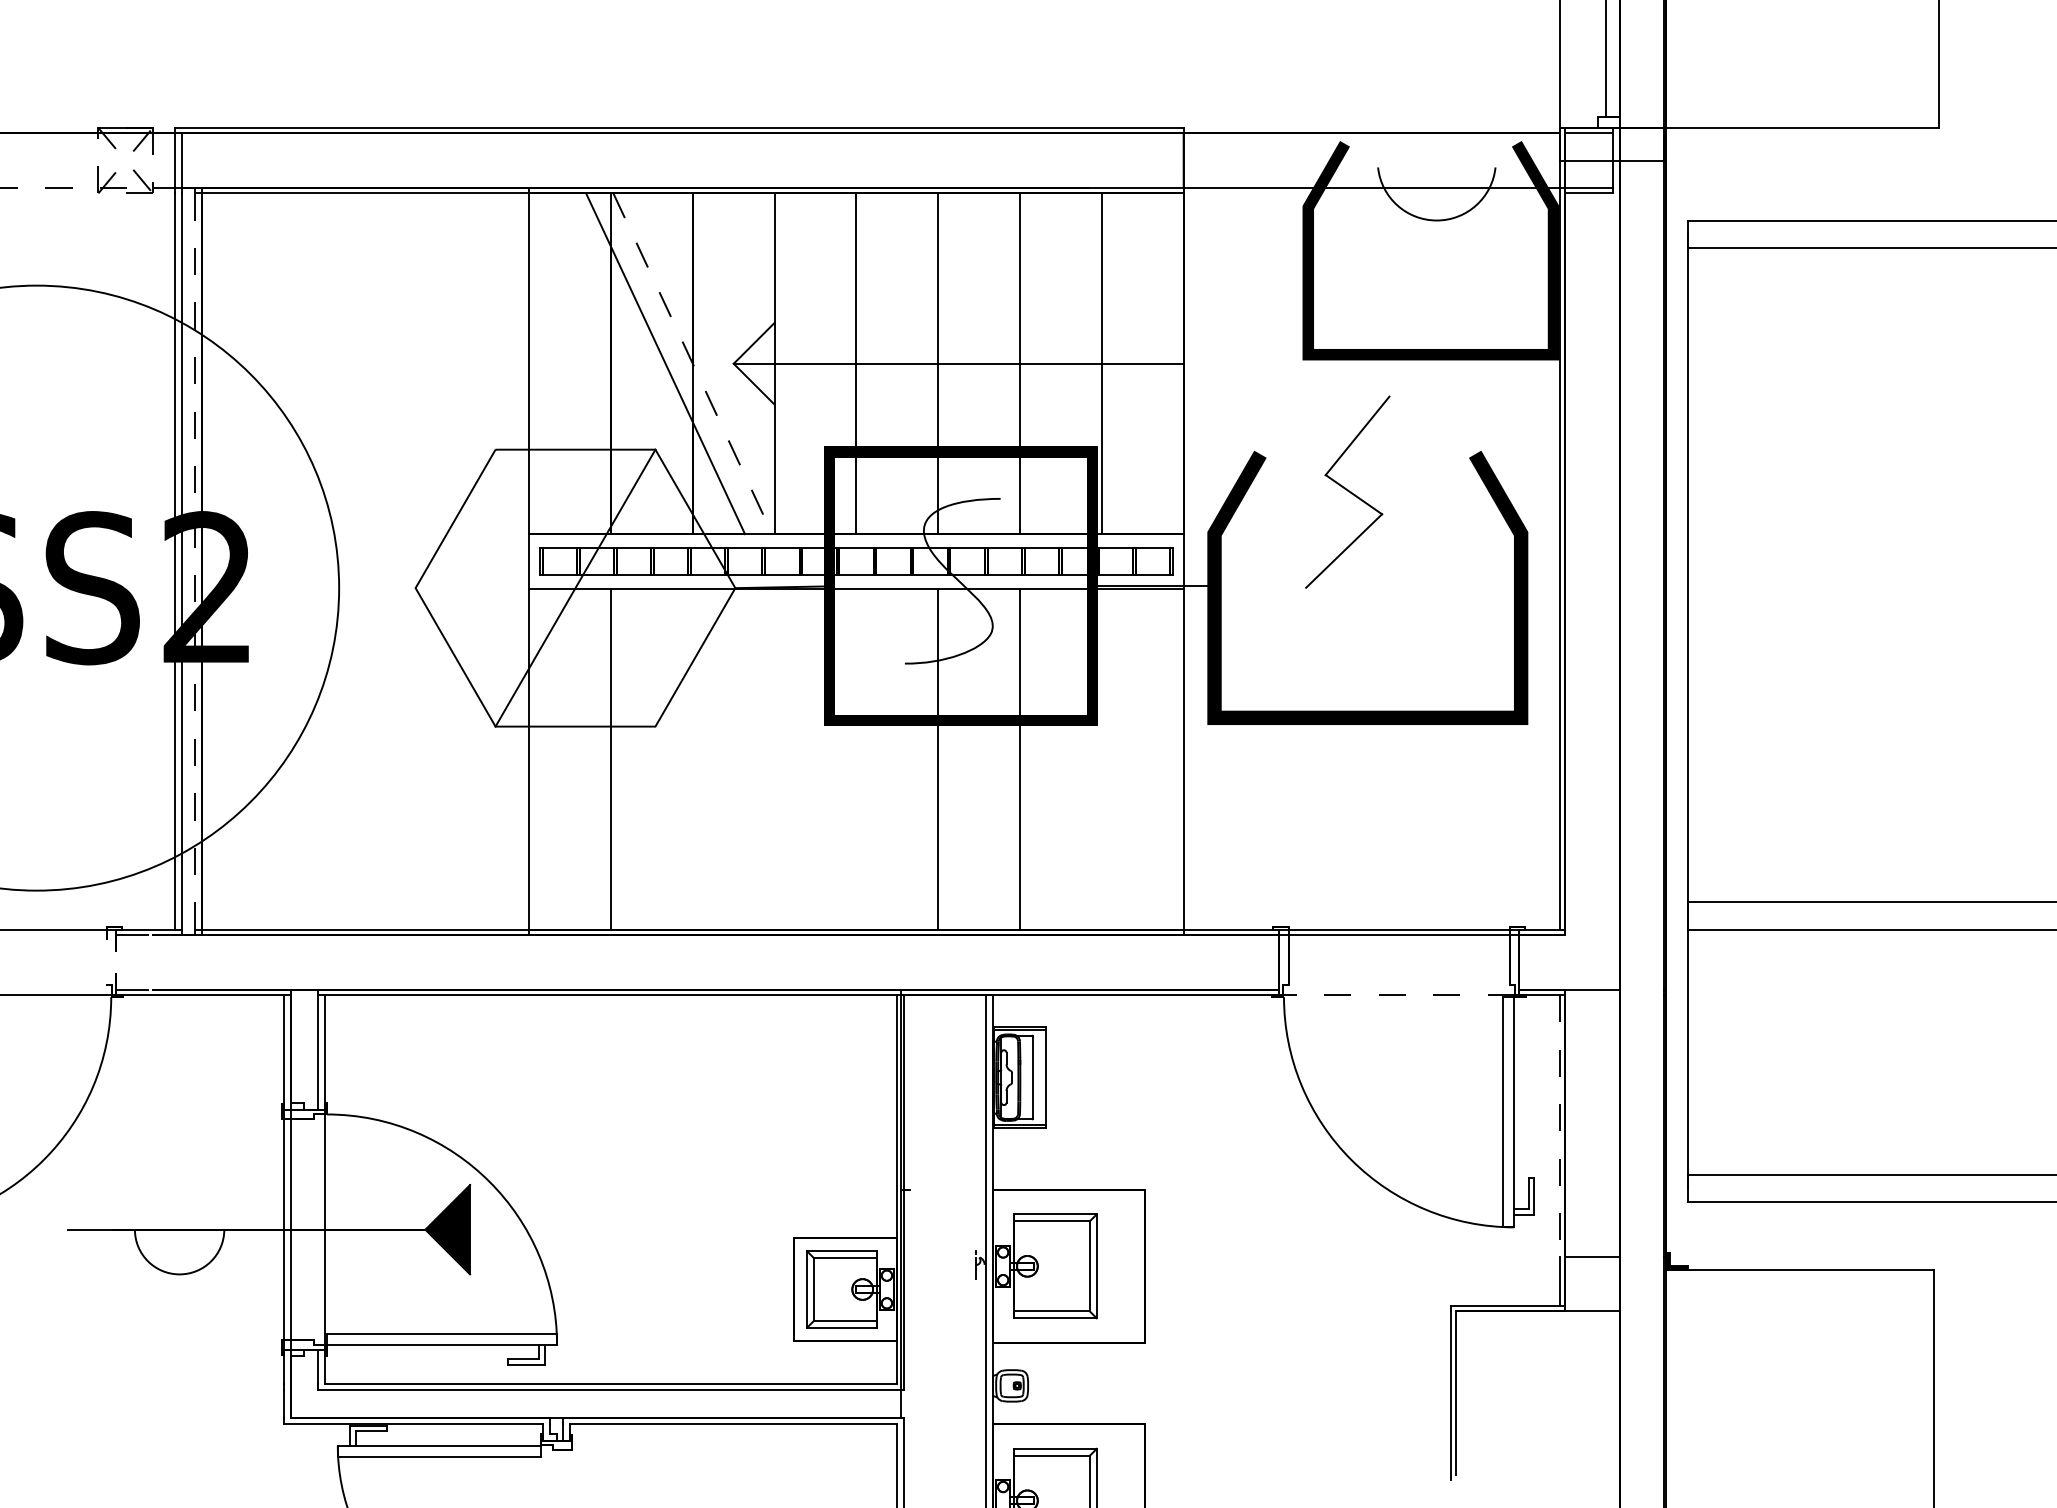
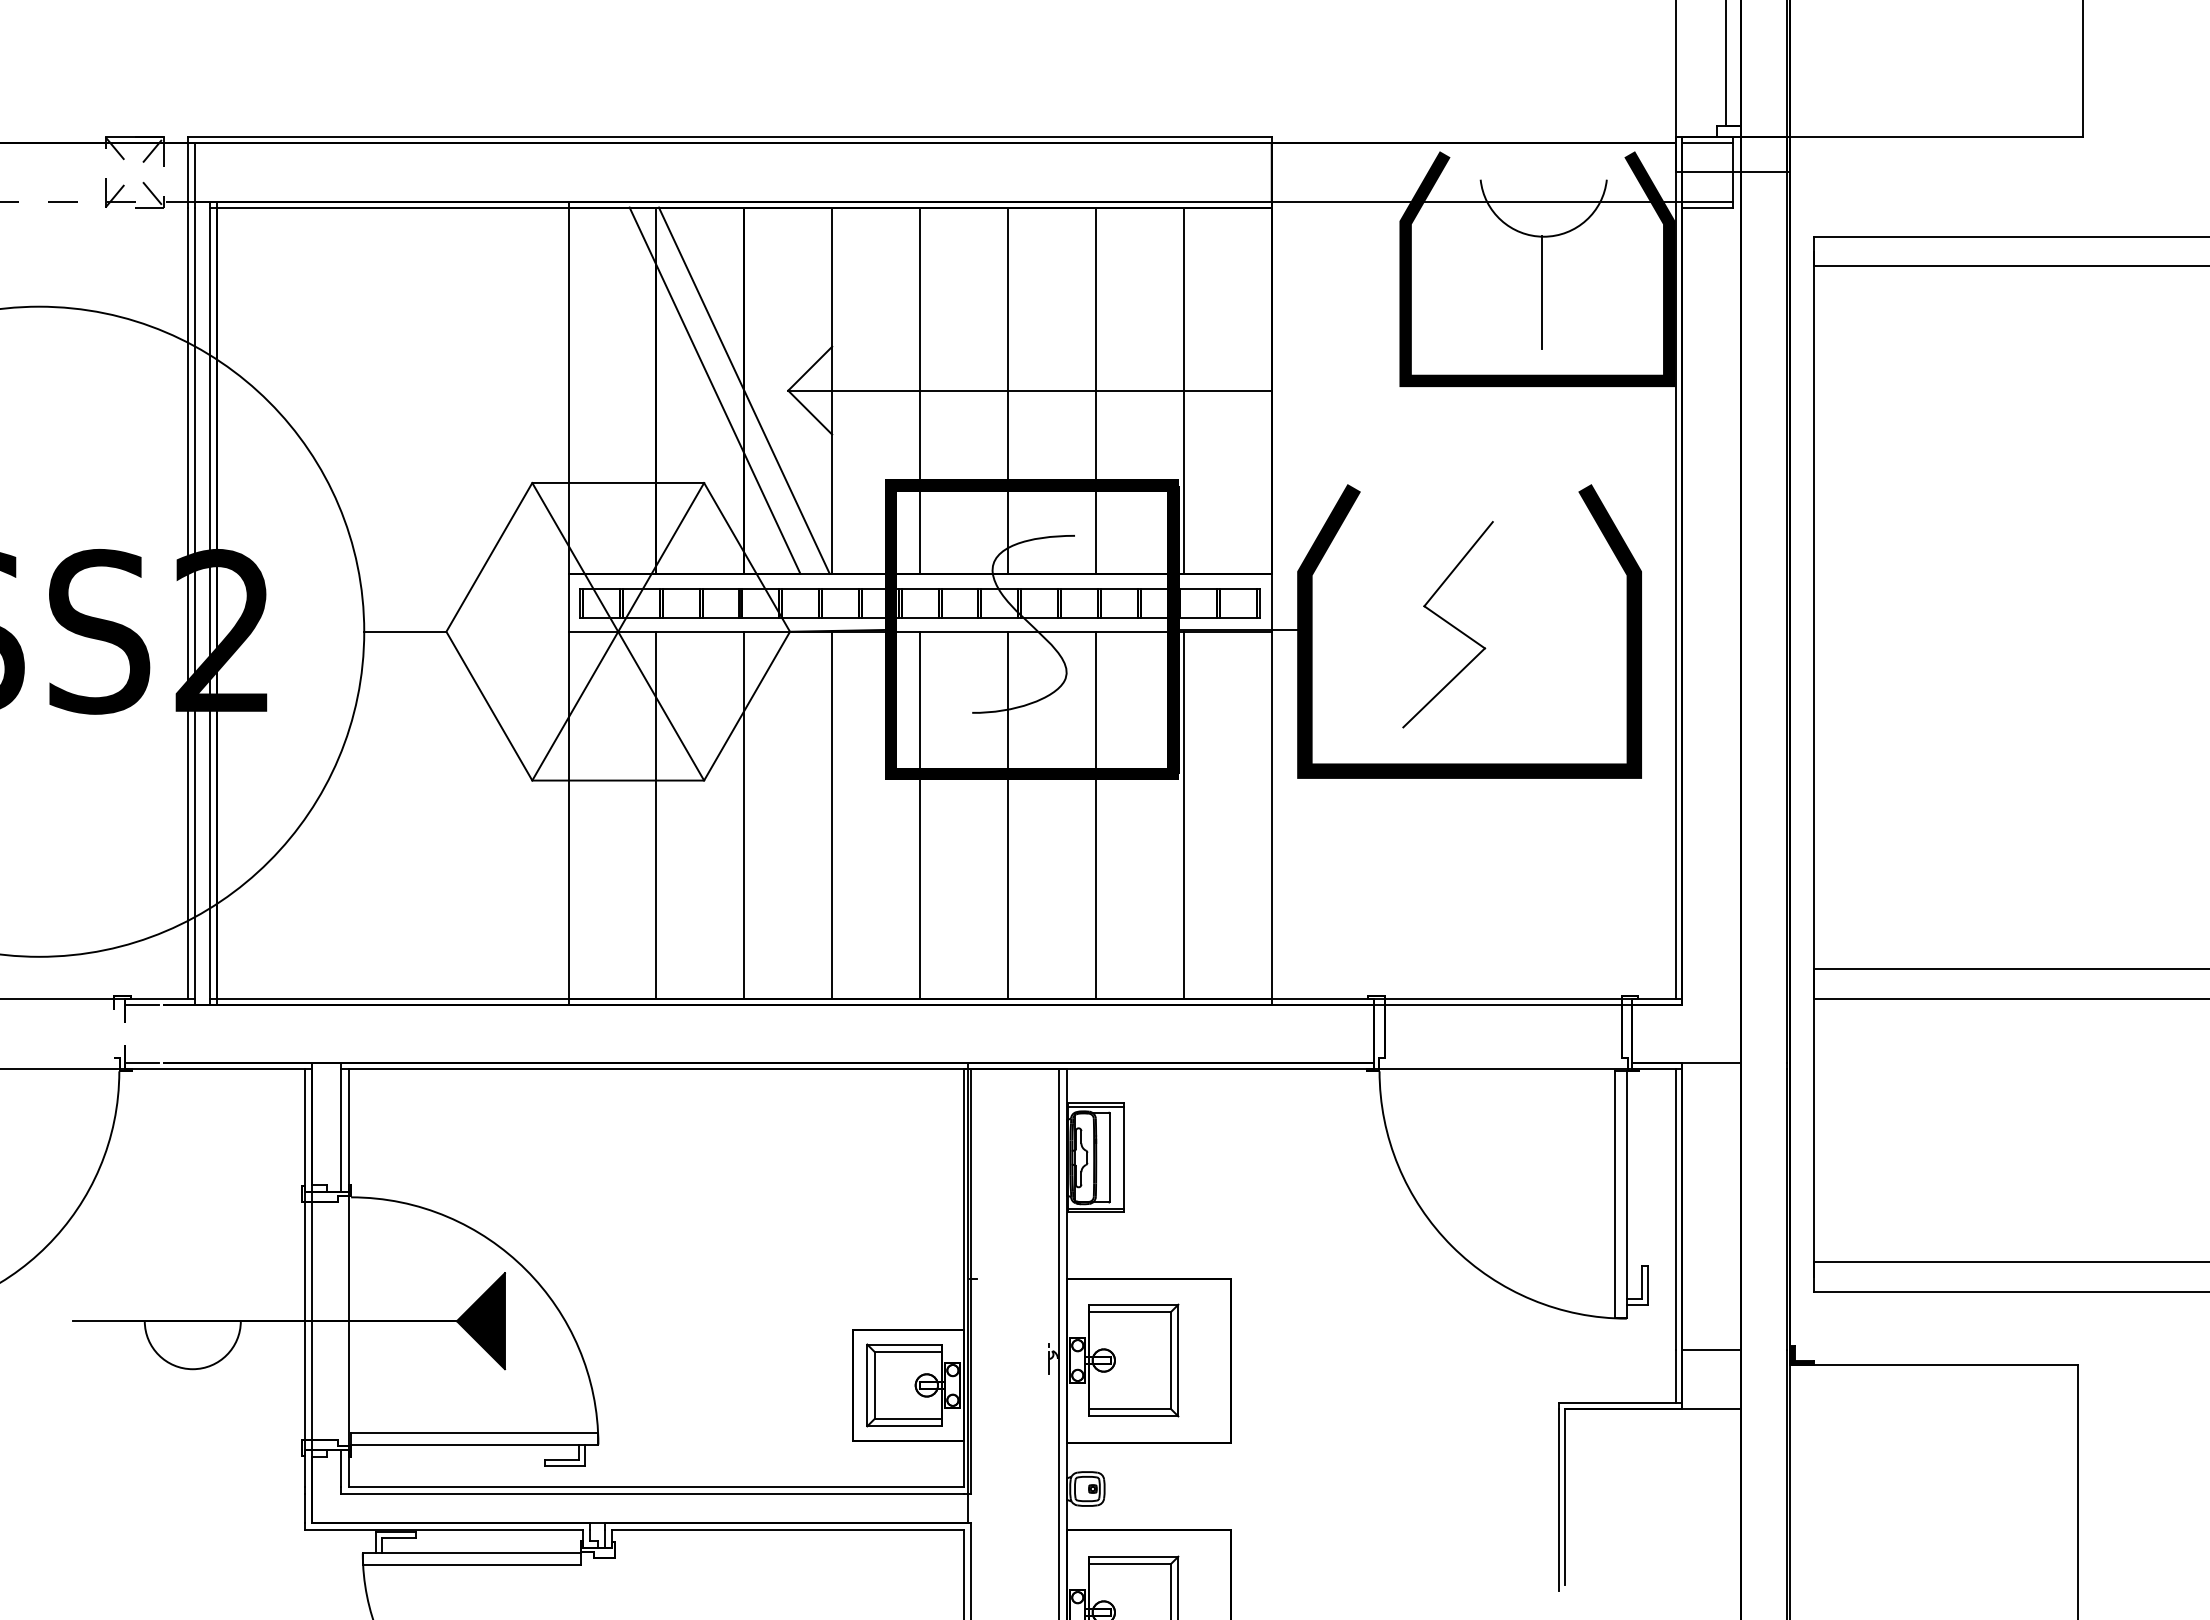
line: (1435, 272) -> (1542, 292), added
line: (693, 364) -> (744, 391), dashed -> solid
part: (1347, 492) -> (1447, 624), moved
line: (195, 561) -> (209, 603), dashed -> solid
line: (377, 587) -> (405, 631), added
line: (575, 587) -> (618, 631), added
line: (693, 759) -> (744, 815), added
line: (774, 759) -> (832, 815), added
line: (856, 759) -> (920, 815), added
line: (1101, 759) -> (1183, 815), added
line: (1399, 995) -> (1503, 1069), dashed -> solid
line: (1560, 1125) -> (1676, 1209), dashed -> solid

